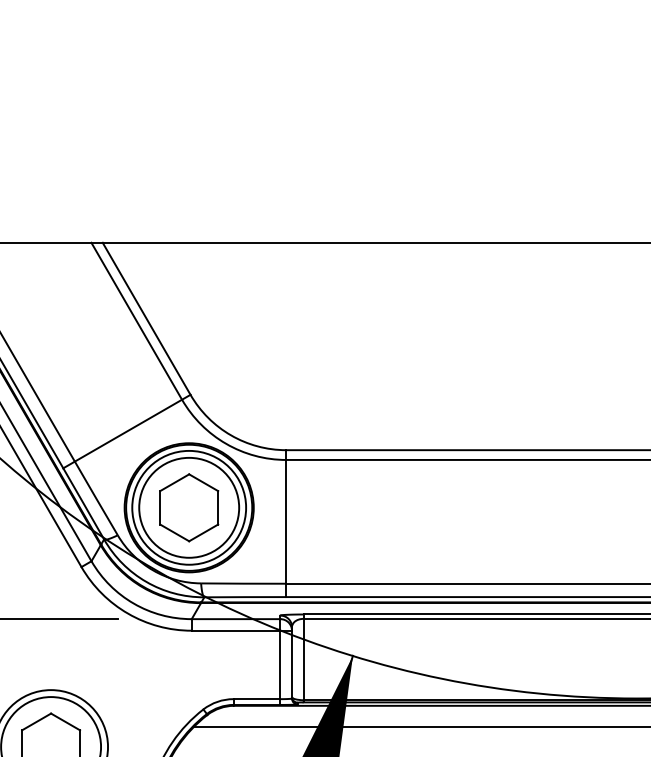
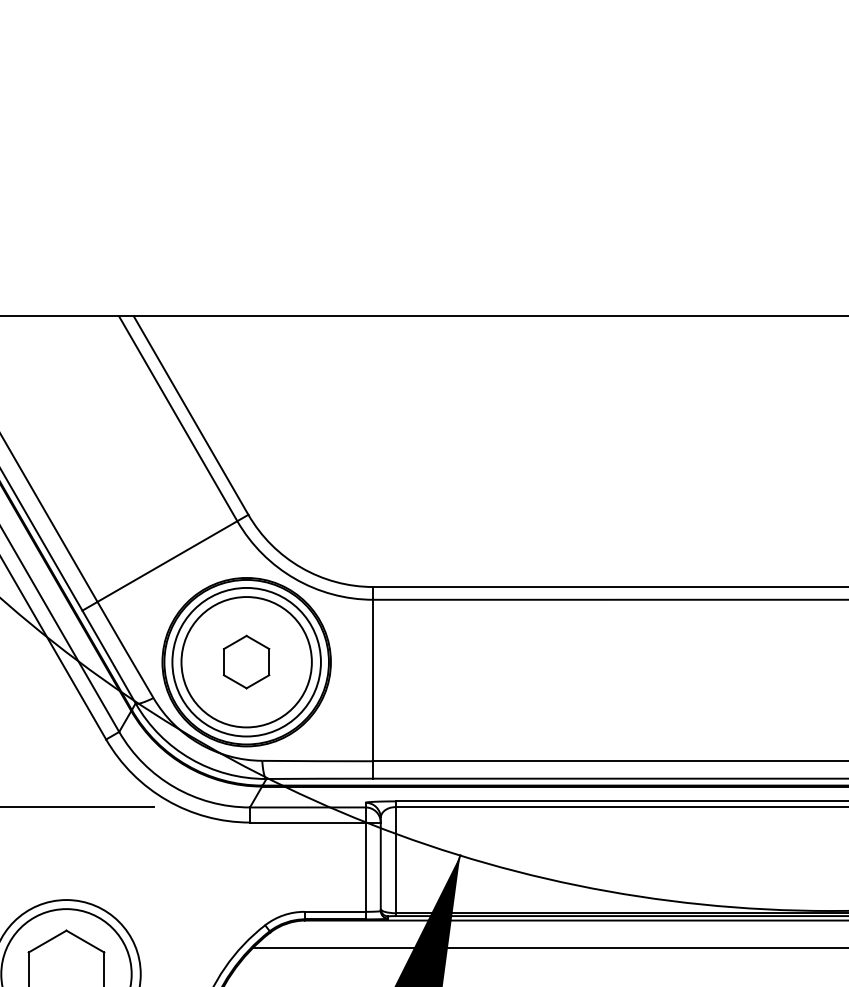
part: (189, 507) -> (246, 661), size x0.6

